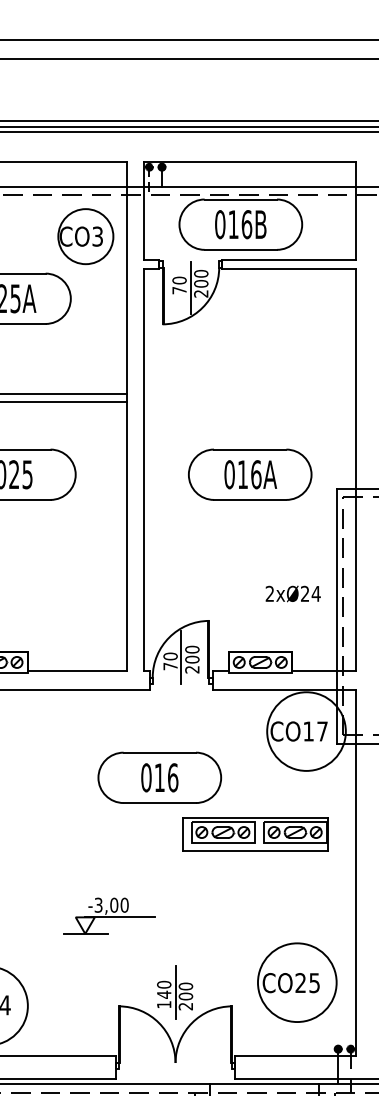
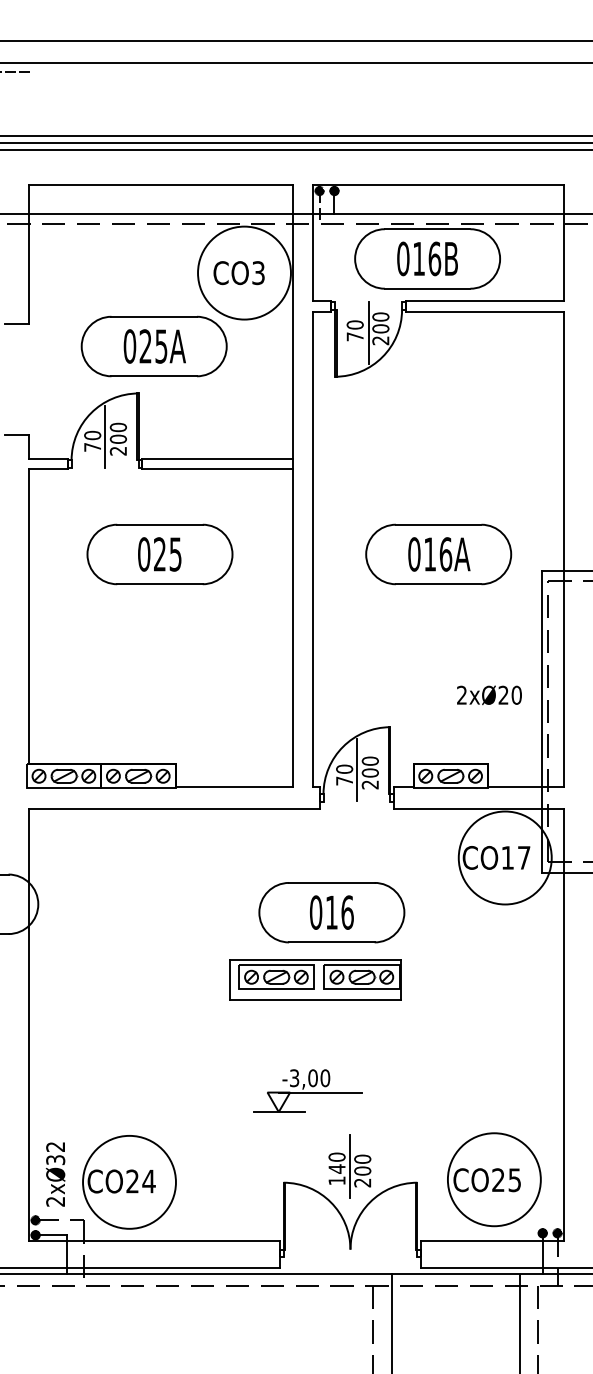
circle: (85, 236) -> (244, 272), size x1.43
text: (316, 593) -> (516, 694), 2xØ24 -> 2xØ20
part: (255, 834) -> (315, 979), moved
part: (109, 915) -> (307, 1090), moved
part: (297, 982) -> (494, 1179), moved

